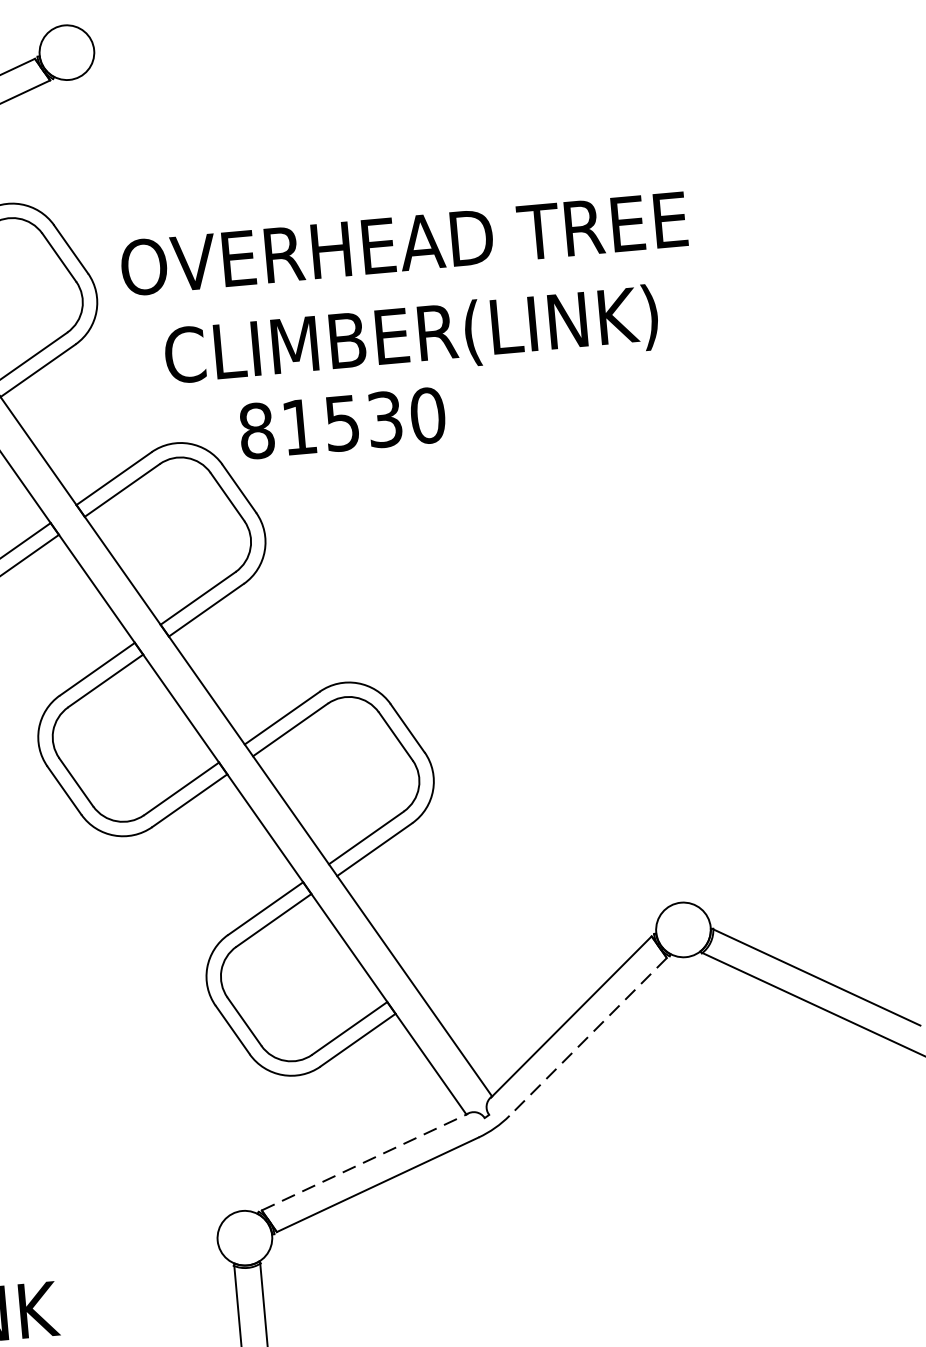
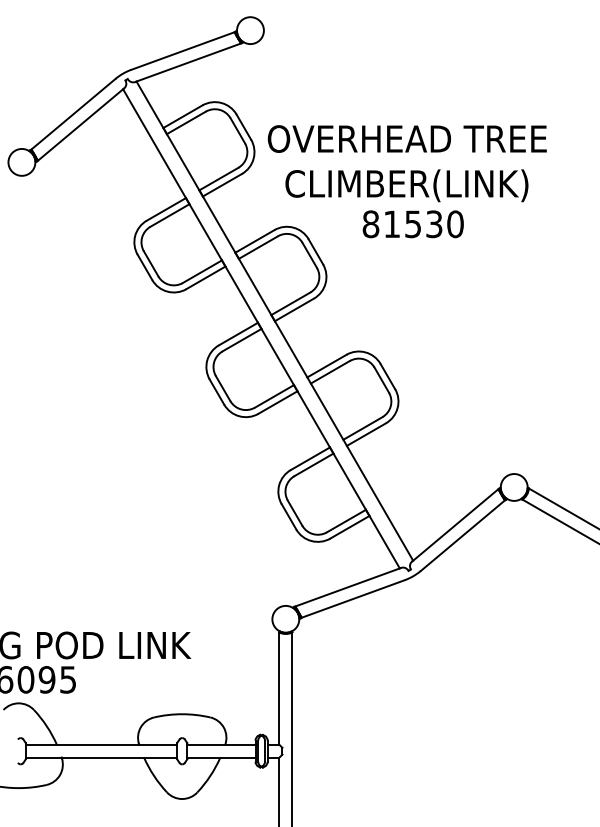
text: (340, 423) -> (412, 224), moved
line: (587, 1036) -> (462, 535), dashed -> solid
line: (363, 1162) -> (347, 587), dashed -> solid

